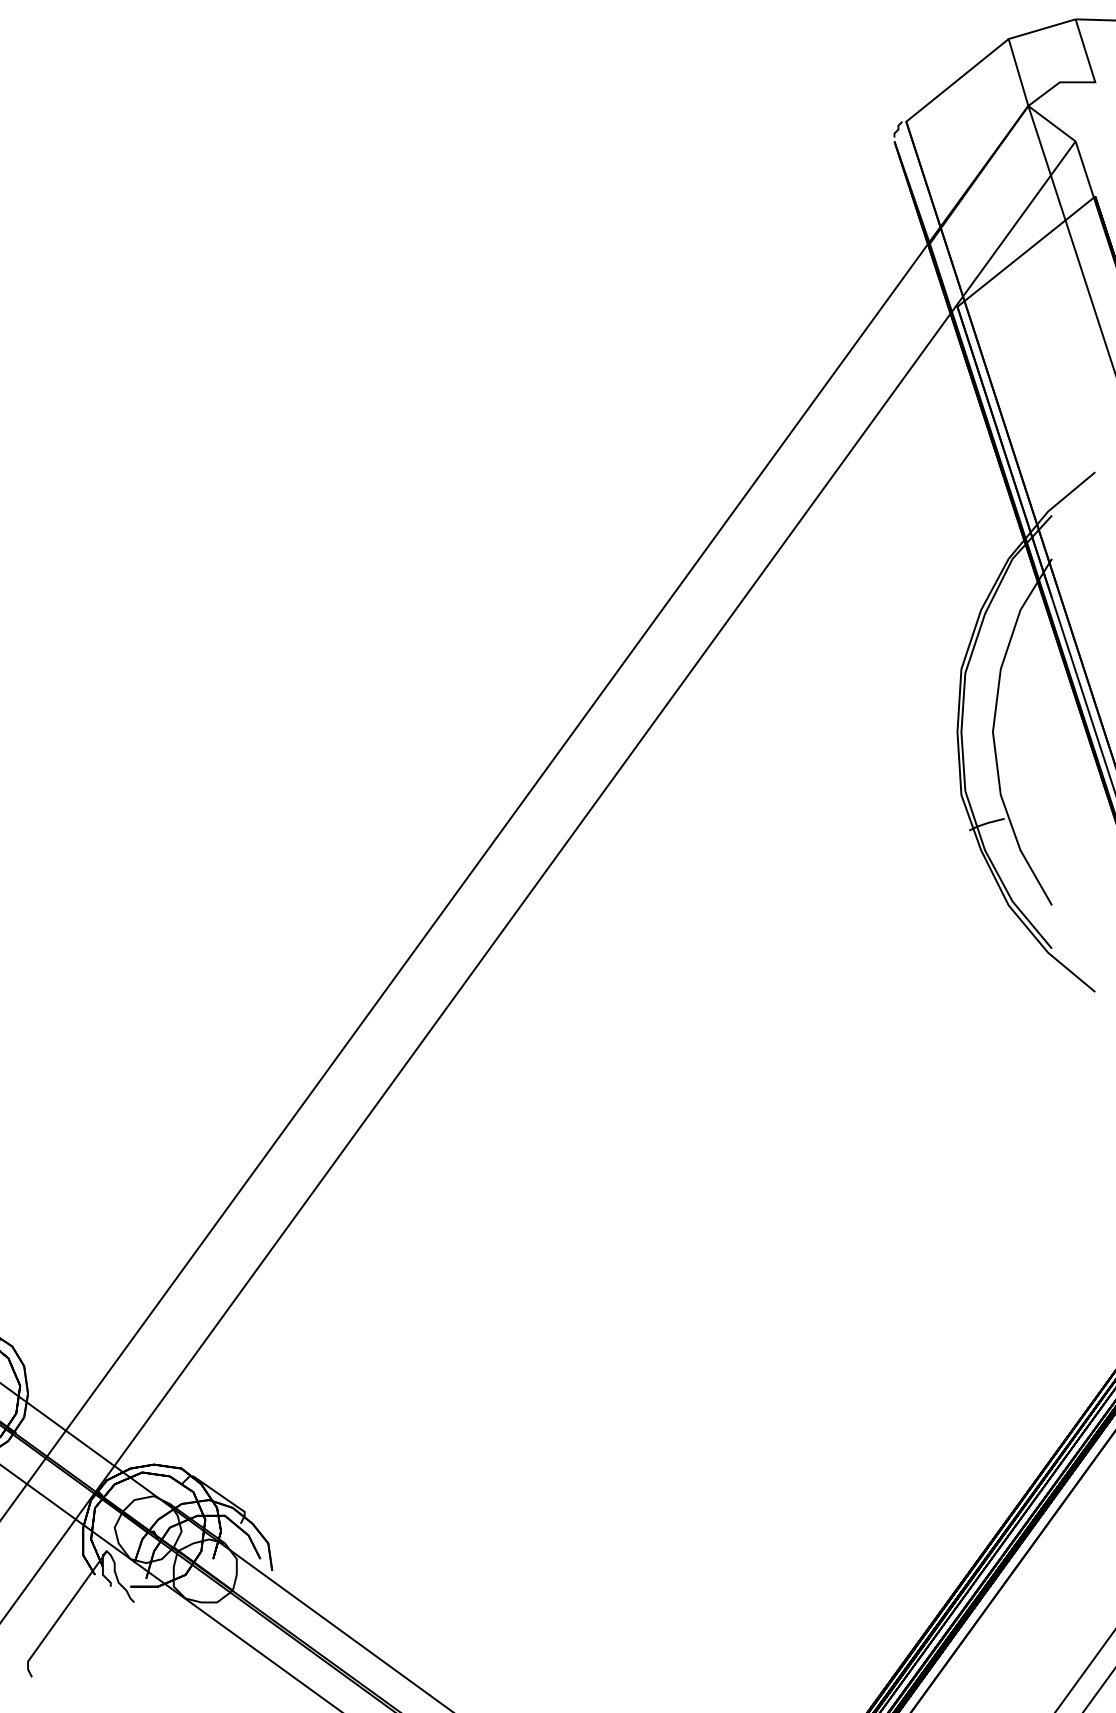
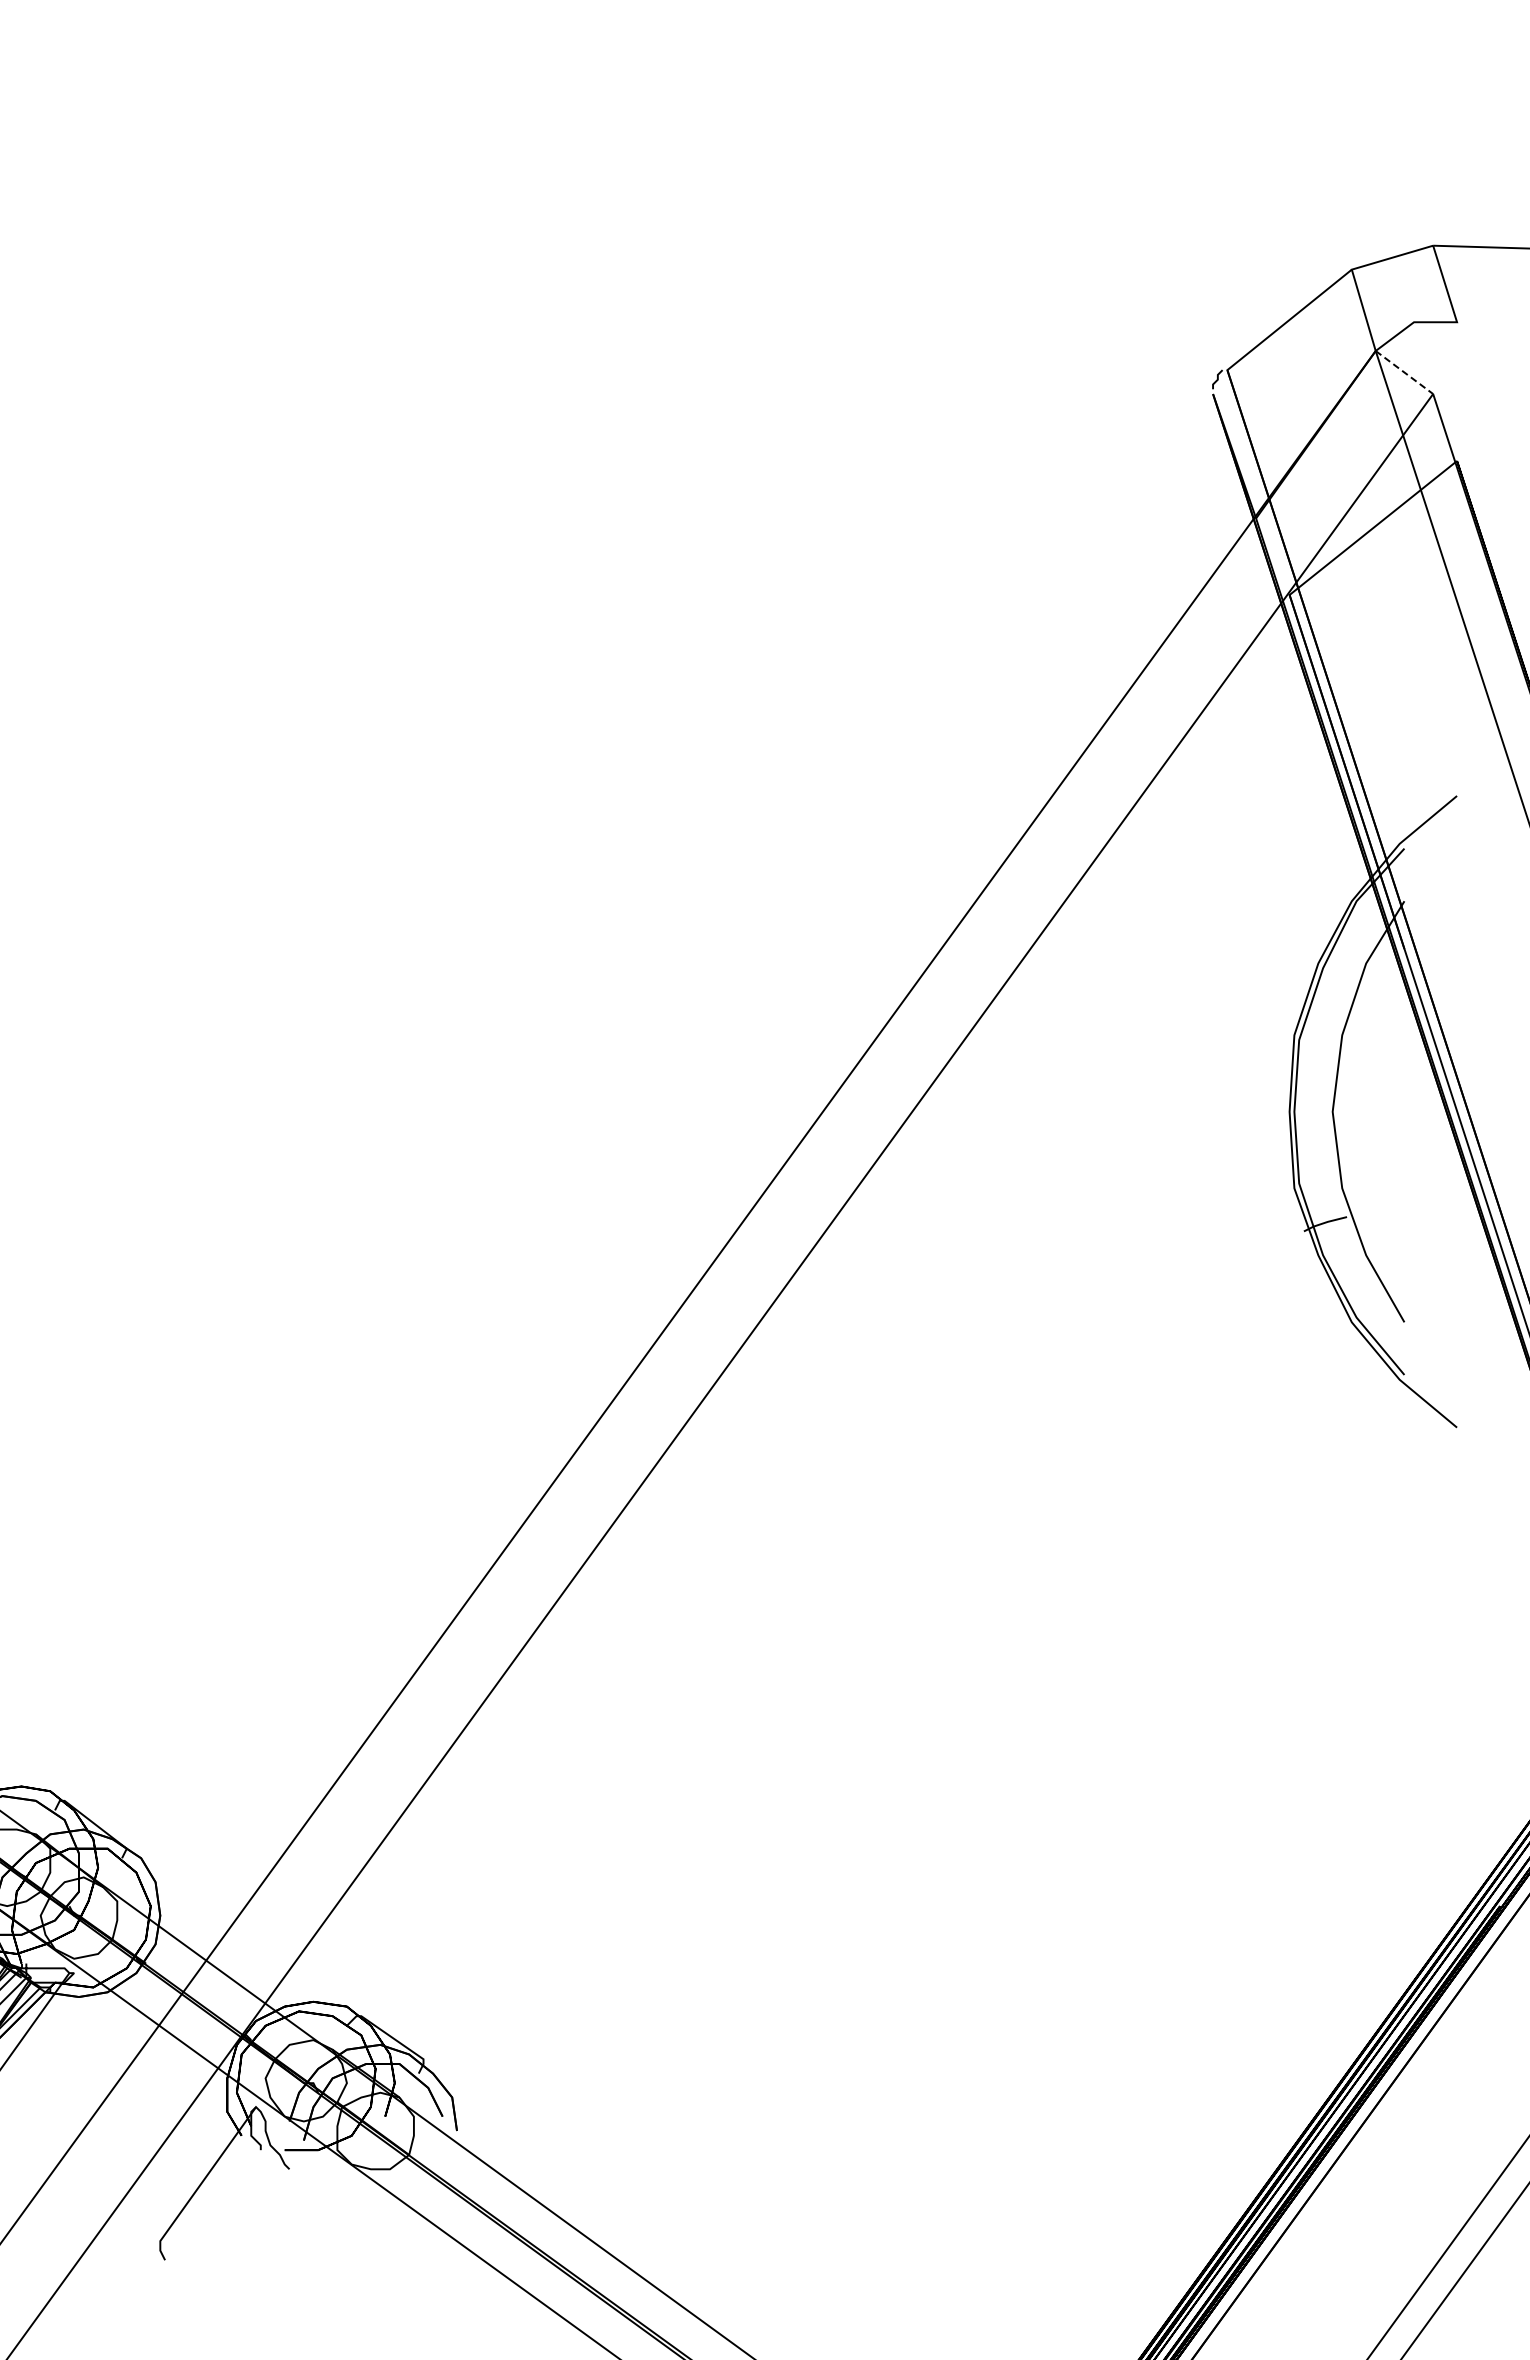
line: (1052, 123) -> (1404, 372), solid -> dashed

